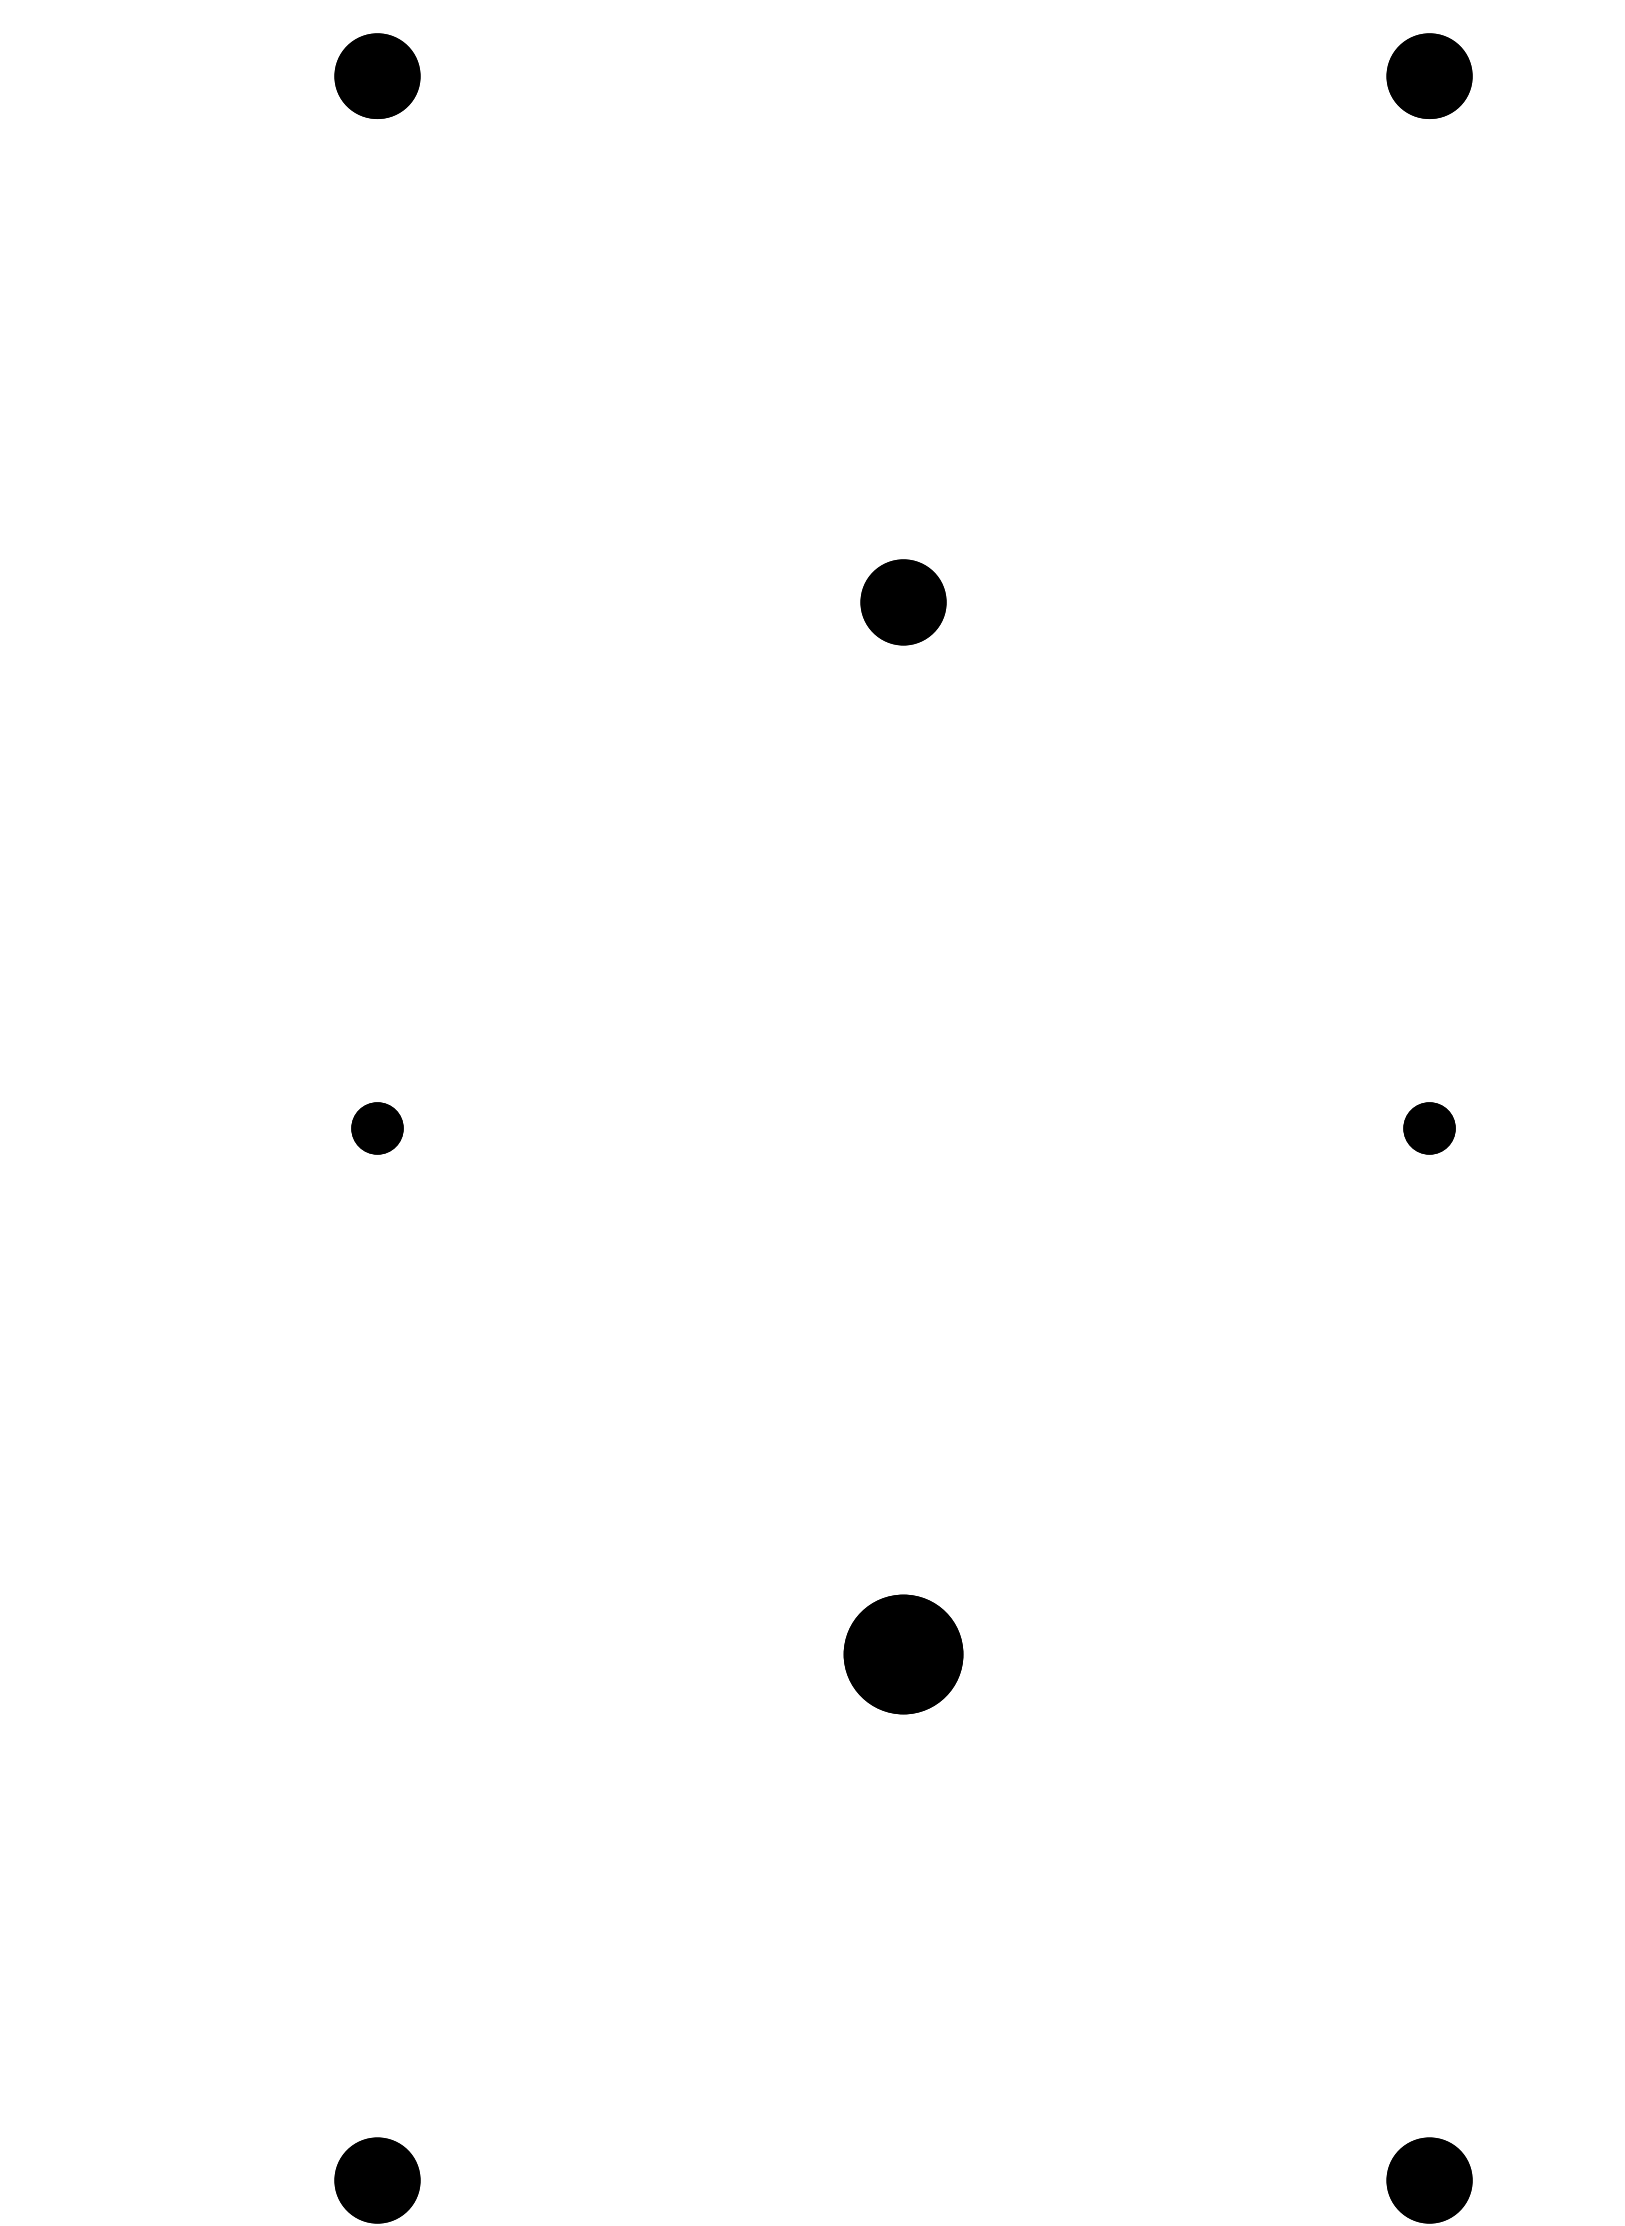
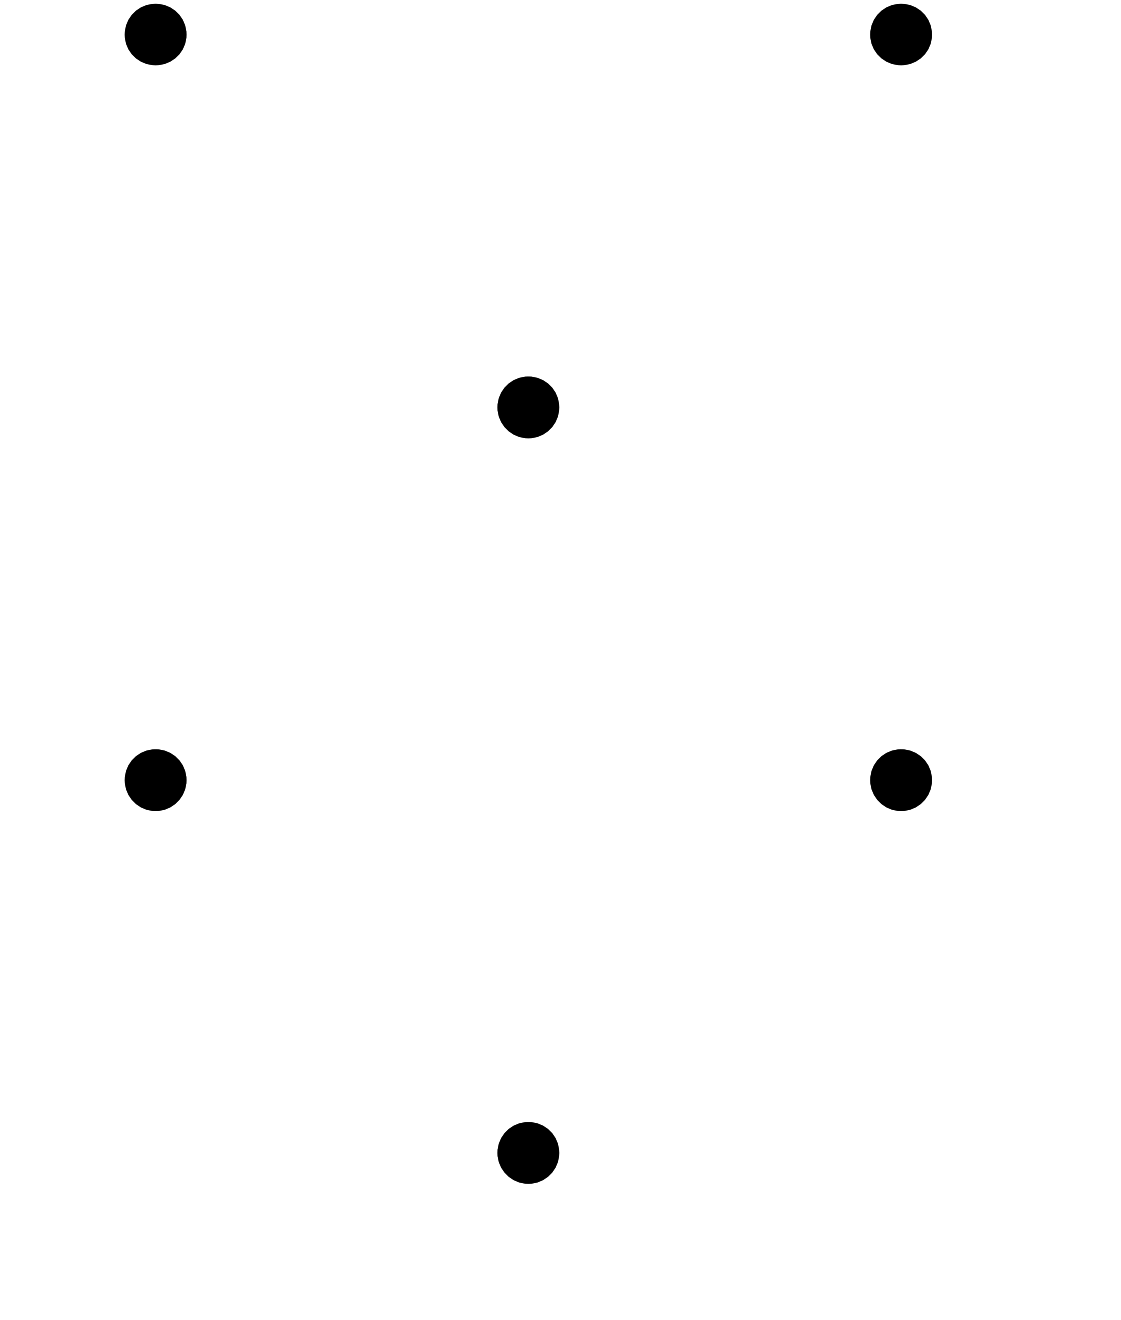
part: (377, 1128) -> (155, 780), size x1.67
part: (1429, 1128) -> (901, 780), size x1.67
part: (903, 1654) -> (528, 1152), size x0.71

